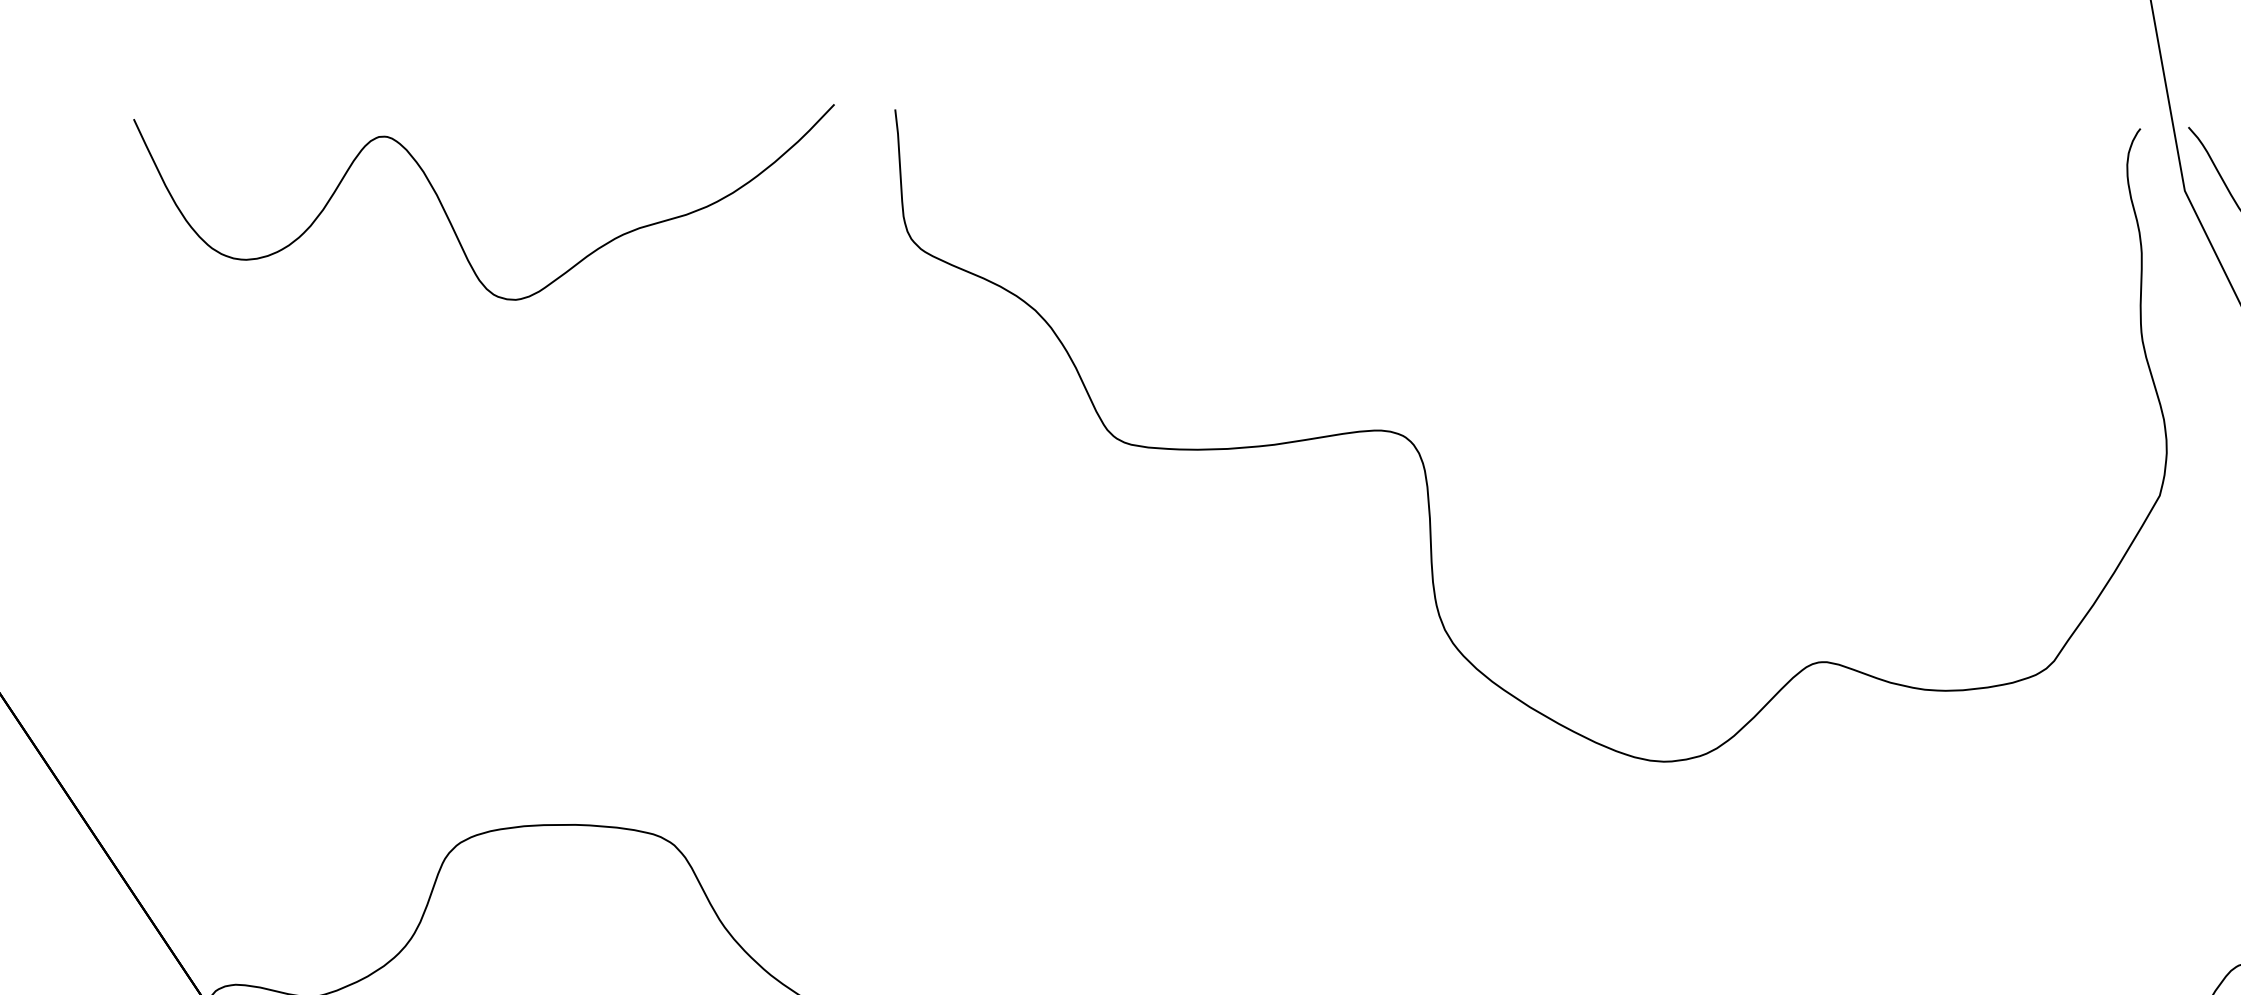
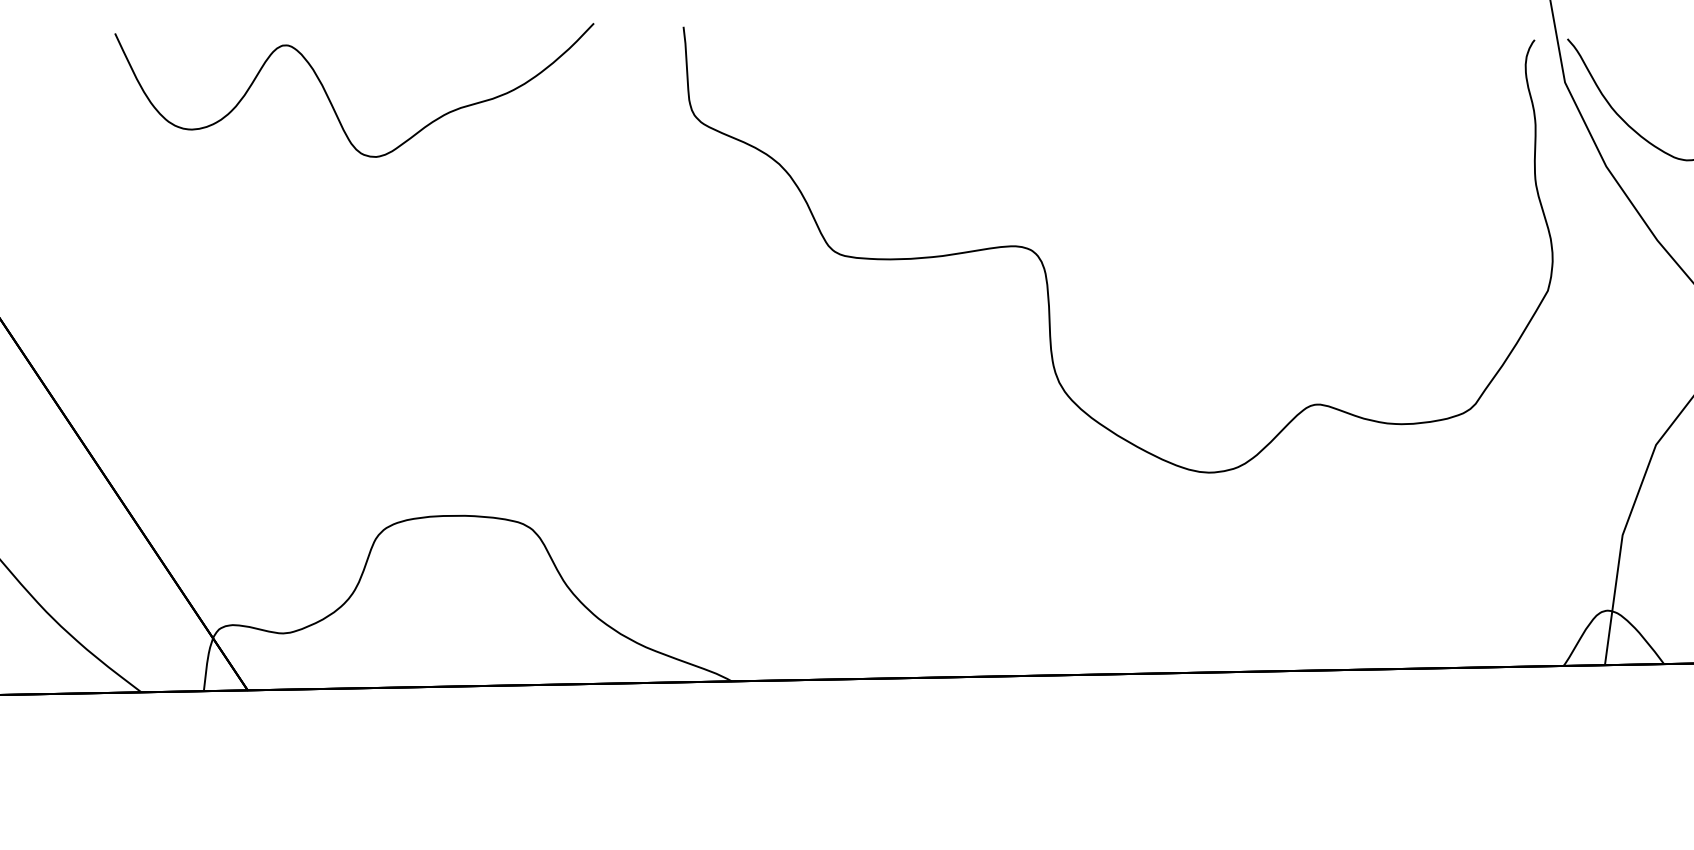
curve: (450, 218) -> (331, 101), moved

